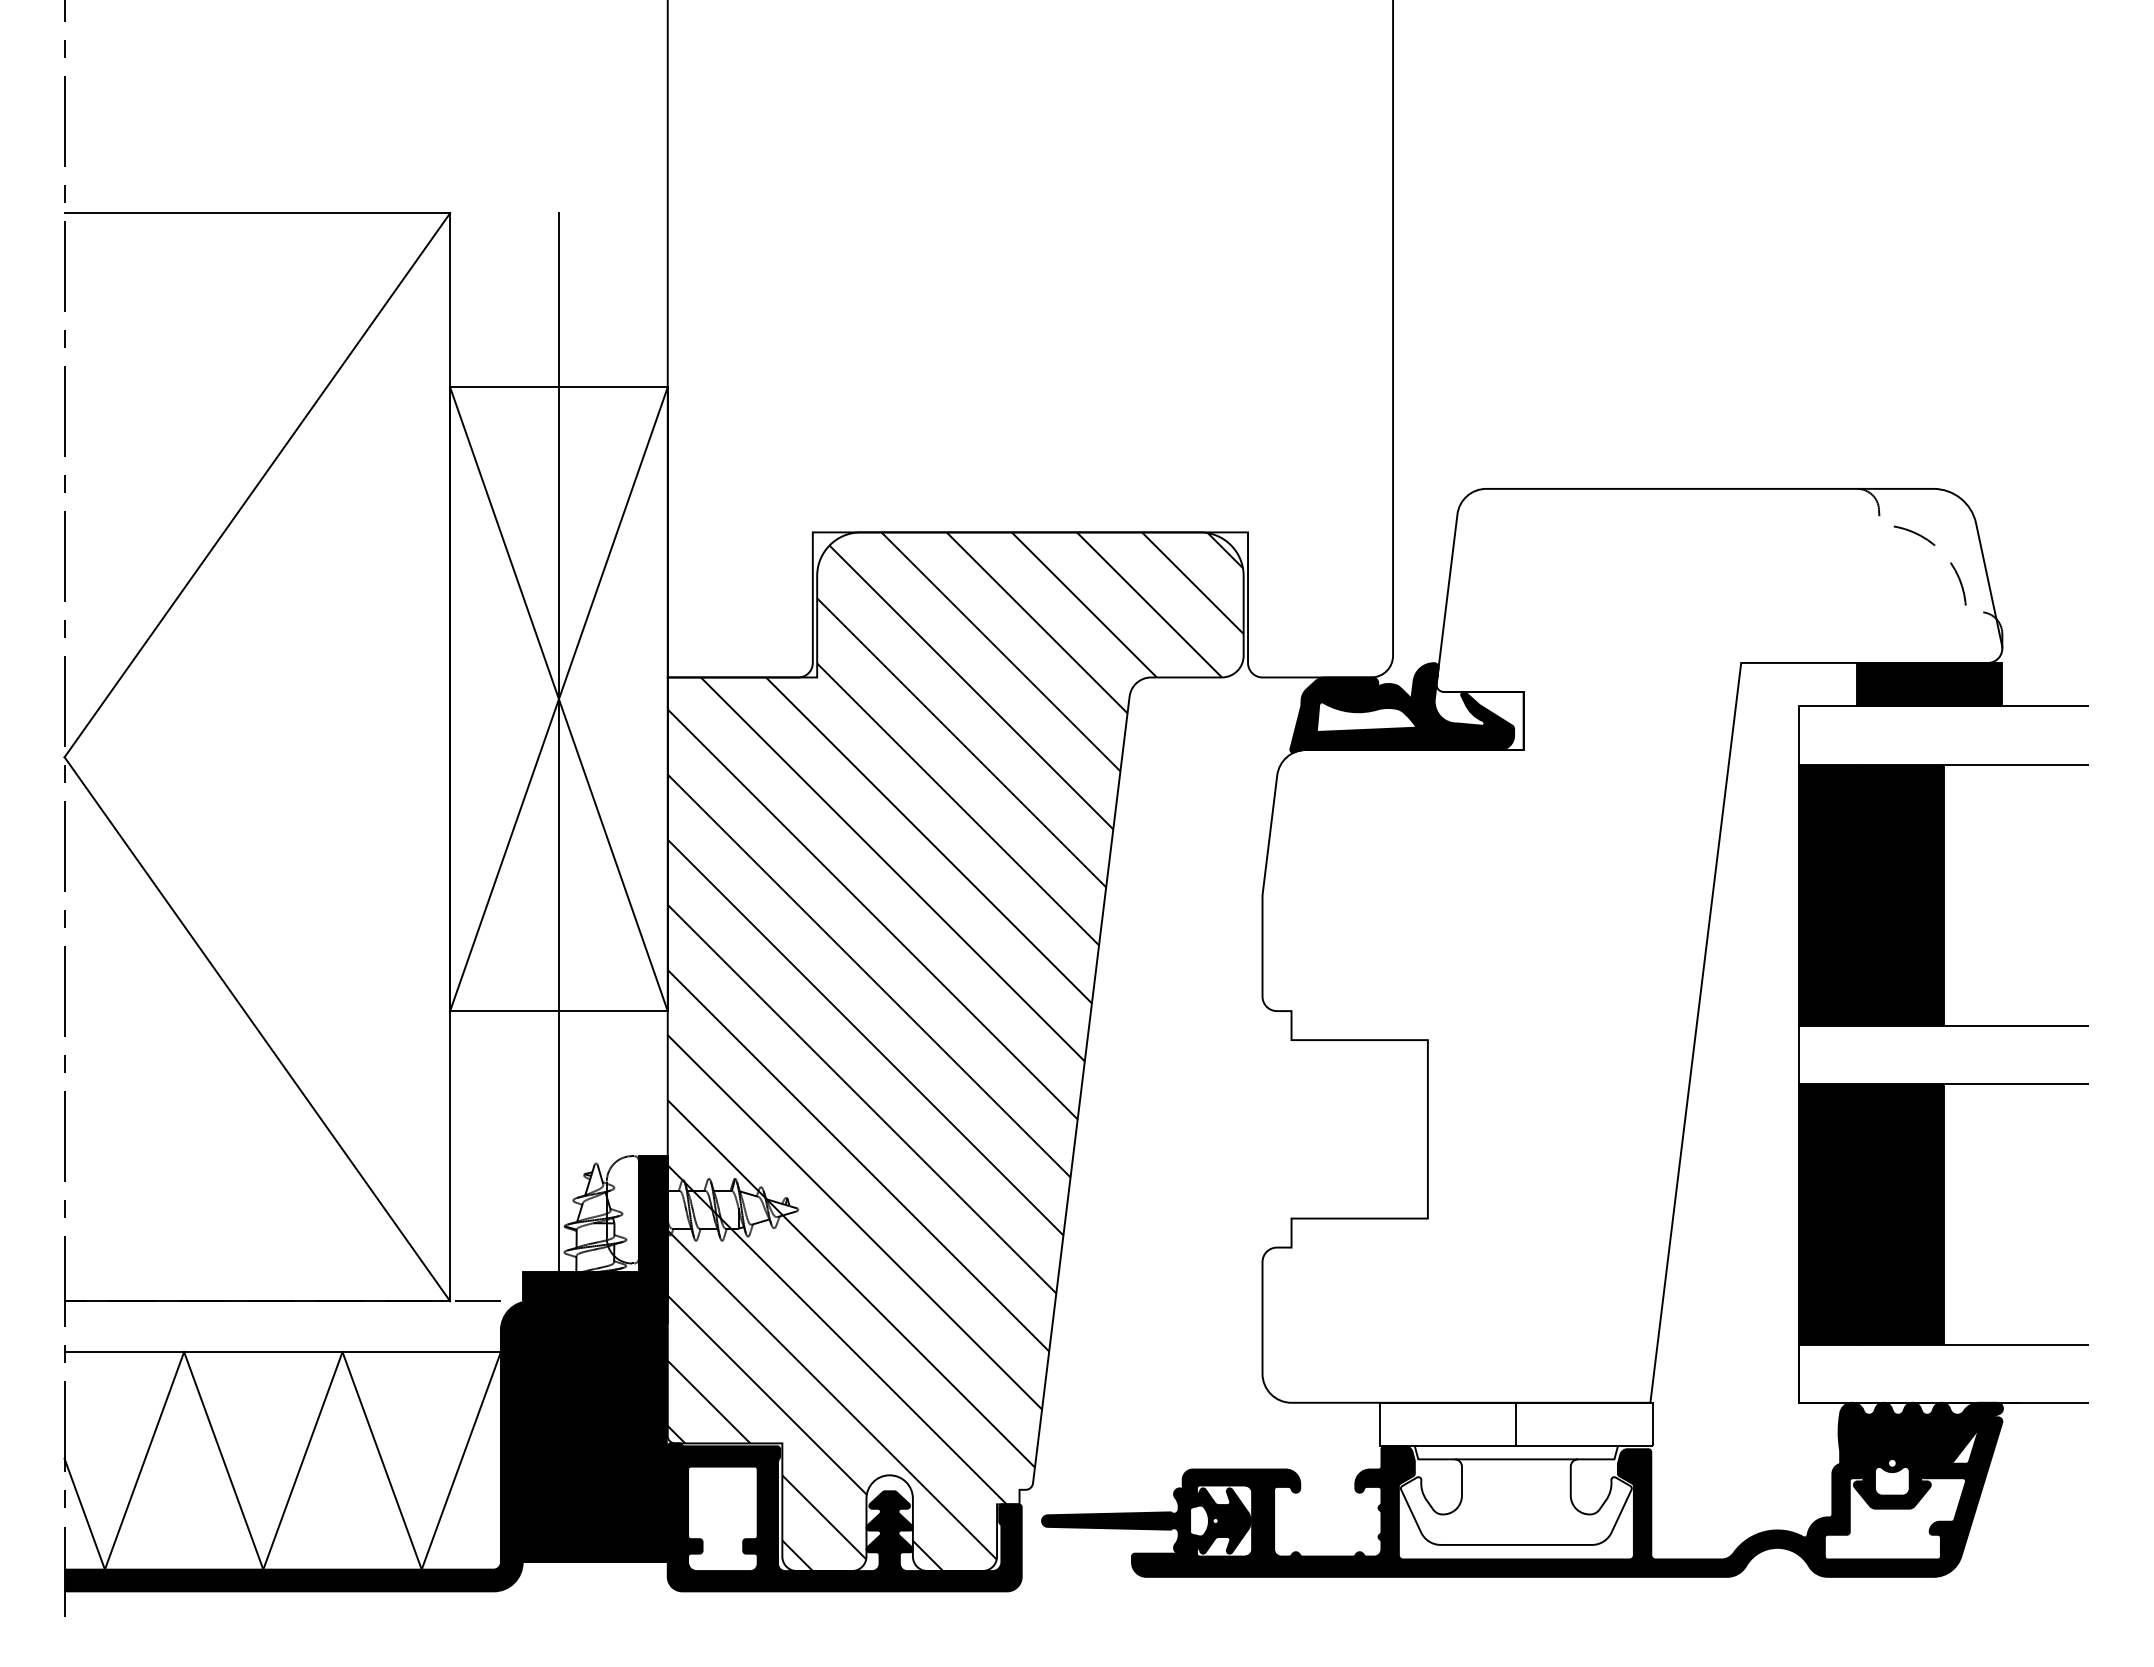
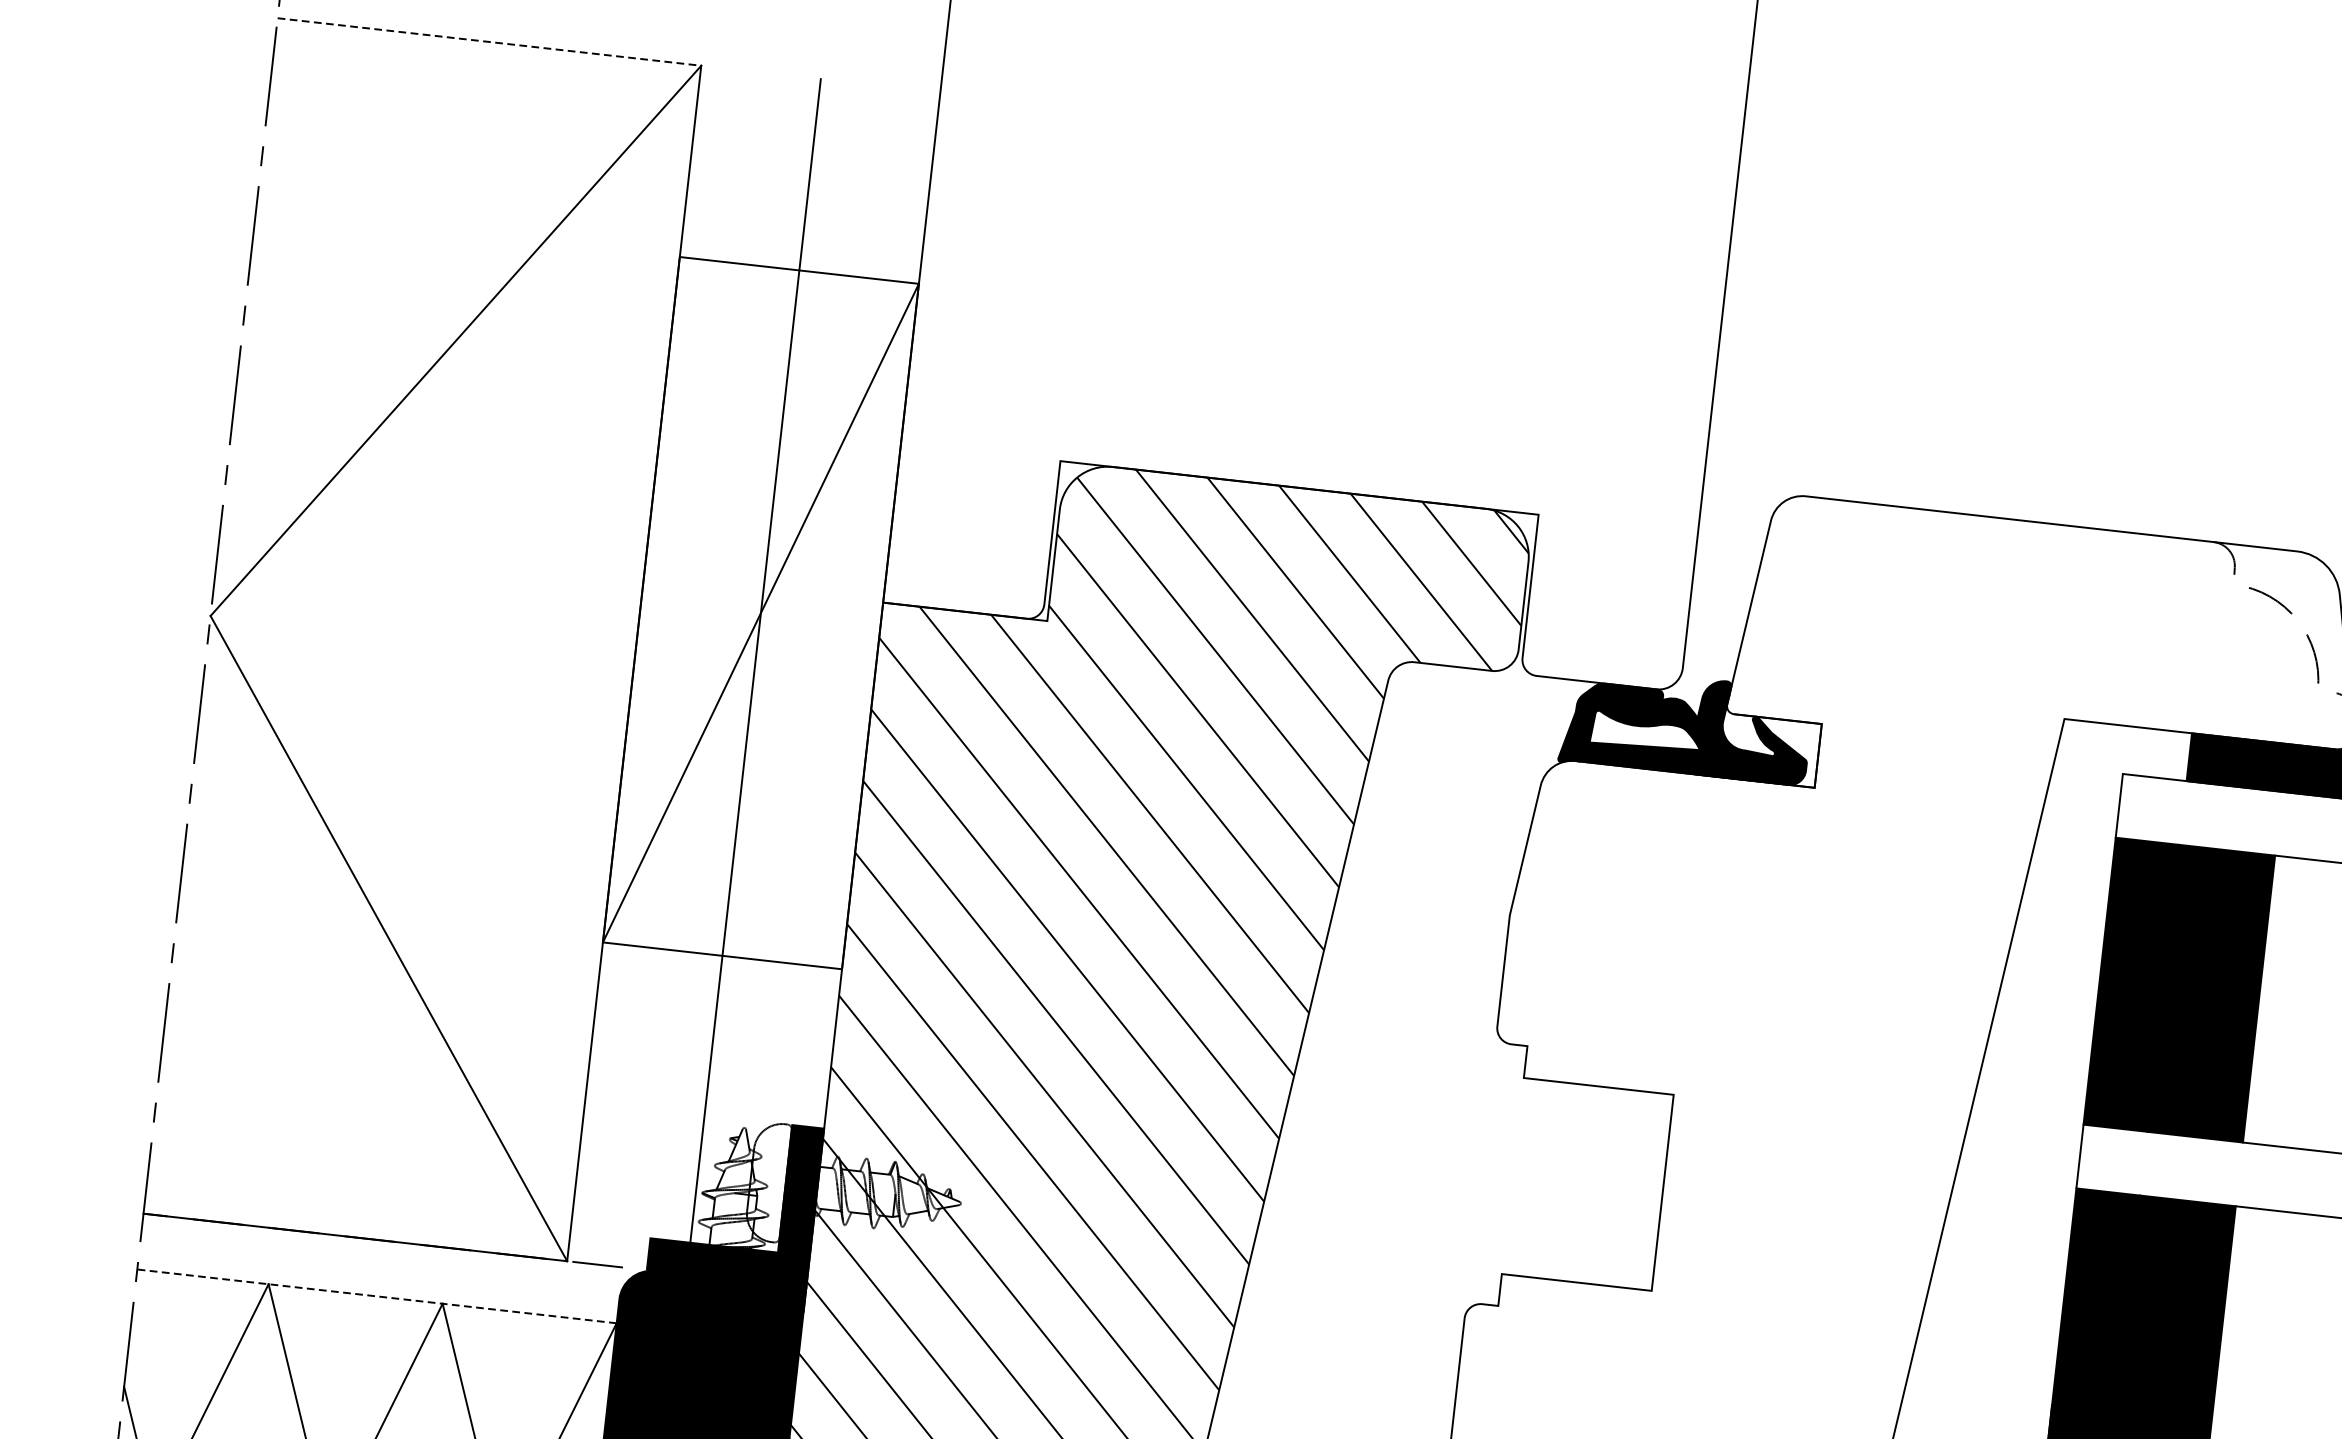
line: (257, 213) -> (489, 42), solid -> dashed
line: (558, 699) -> (760, 613), removed
line: (282, 1352) -> (376, 1296), solid -> dashed

